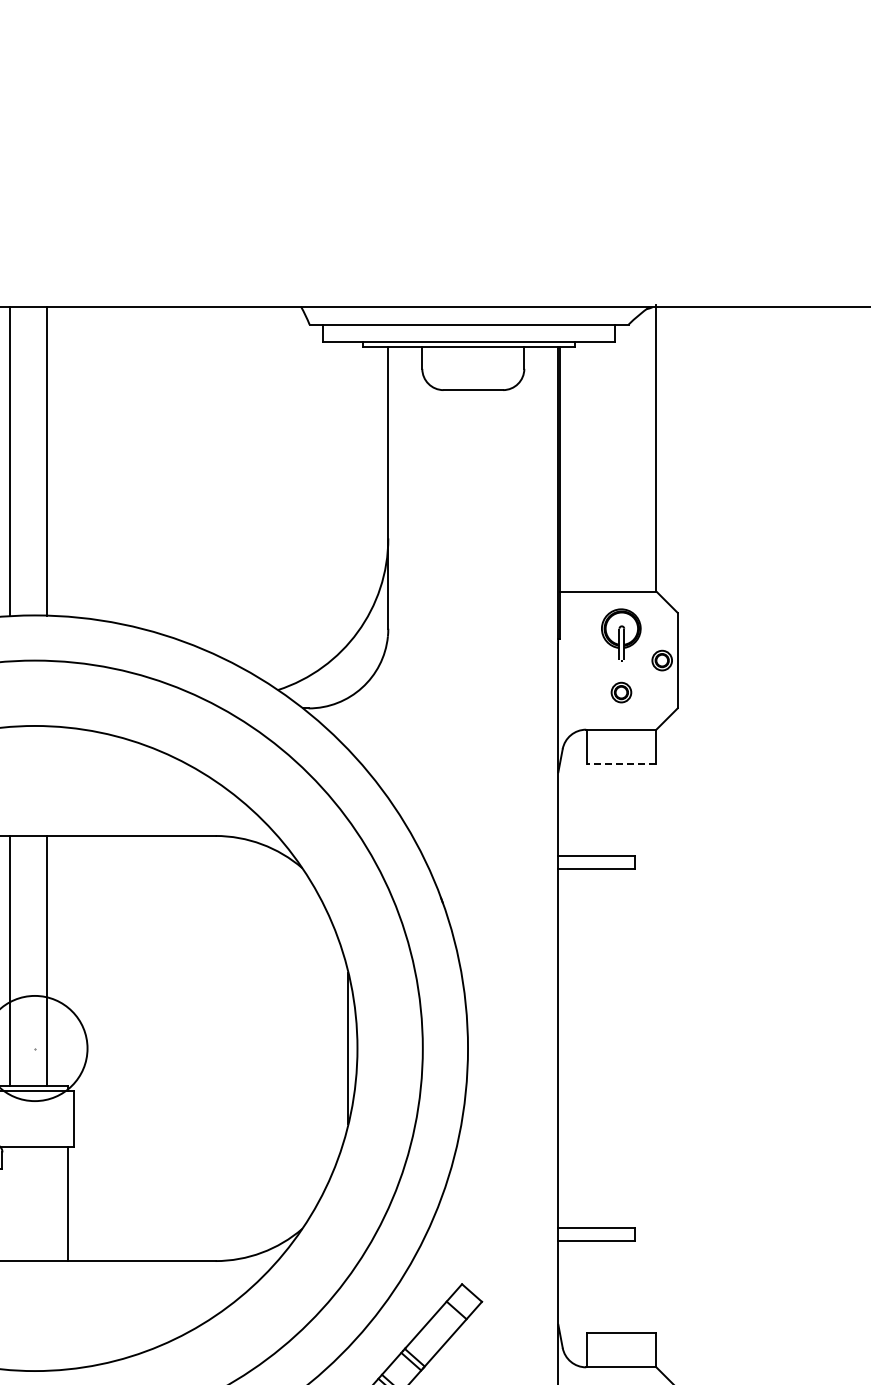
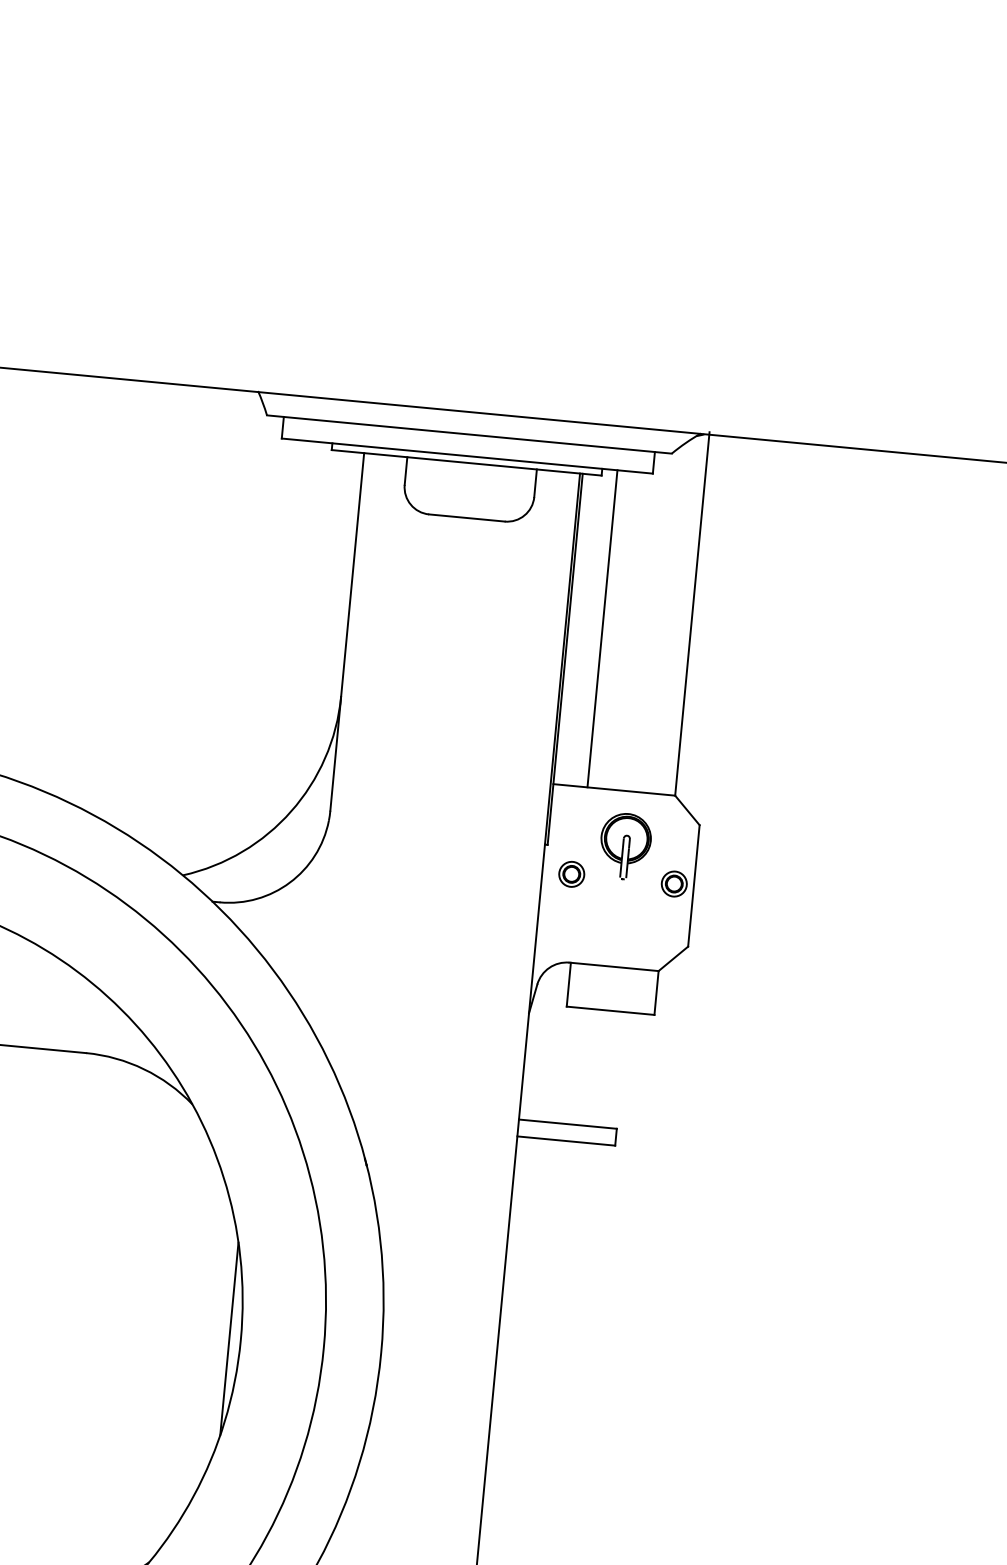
line: (587, 466) -> (602, 628), added
part: (621, 692) -> (571, 874), moved
line: (621, 764) -> (610, 1011), dashed -> solid

